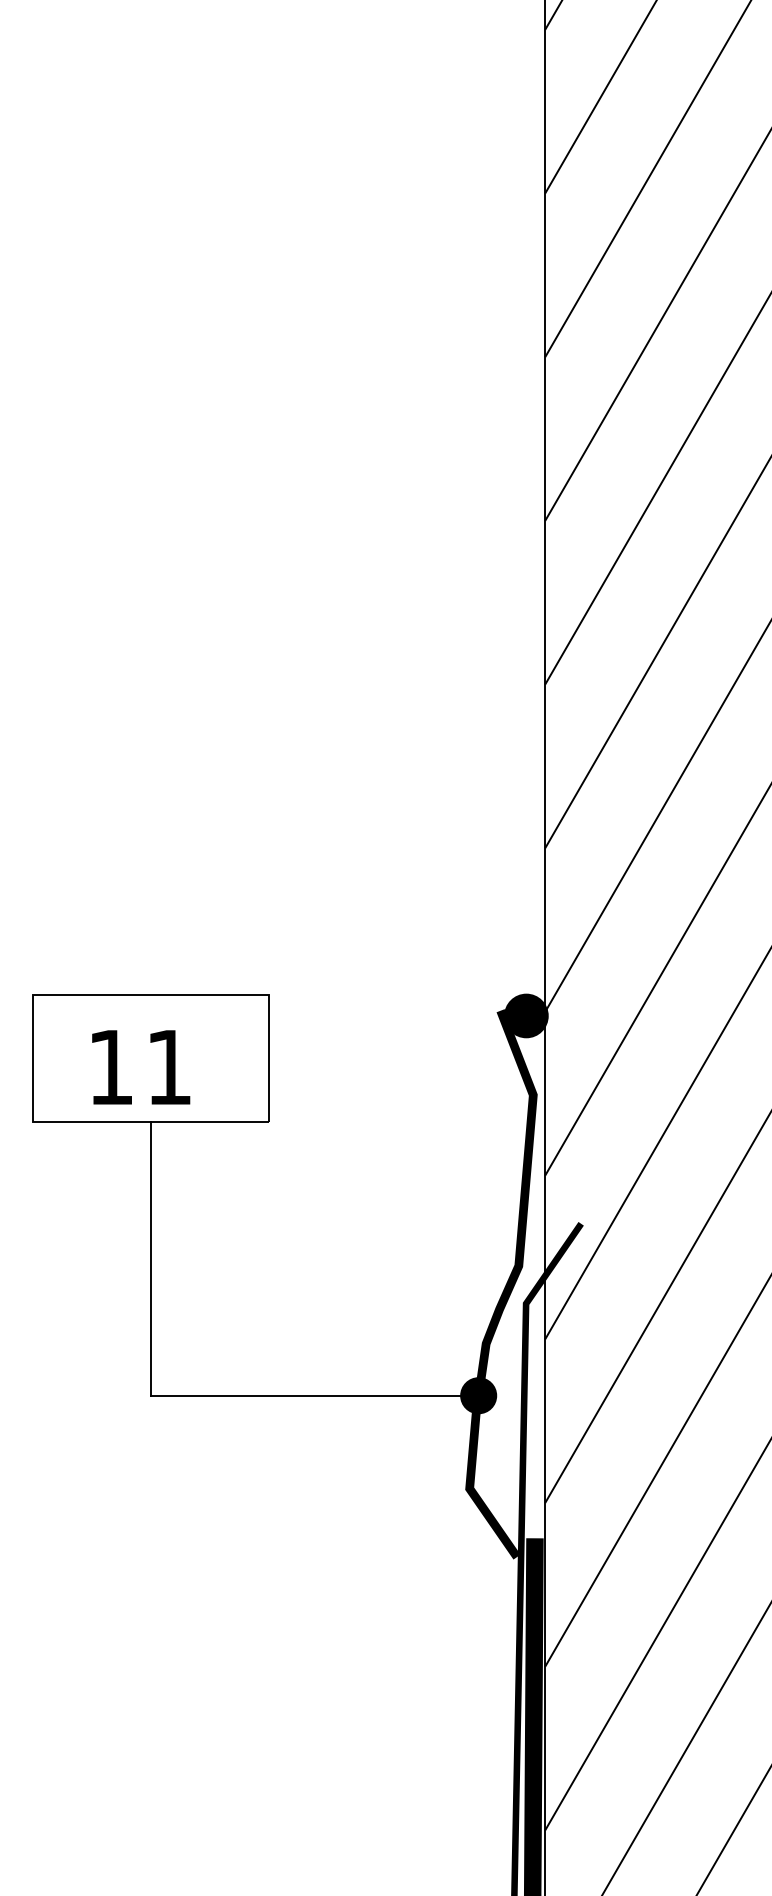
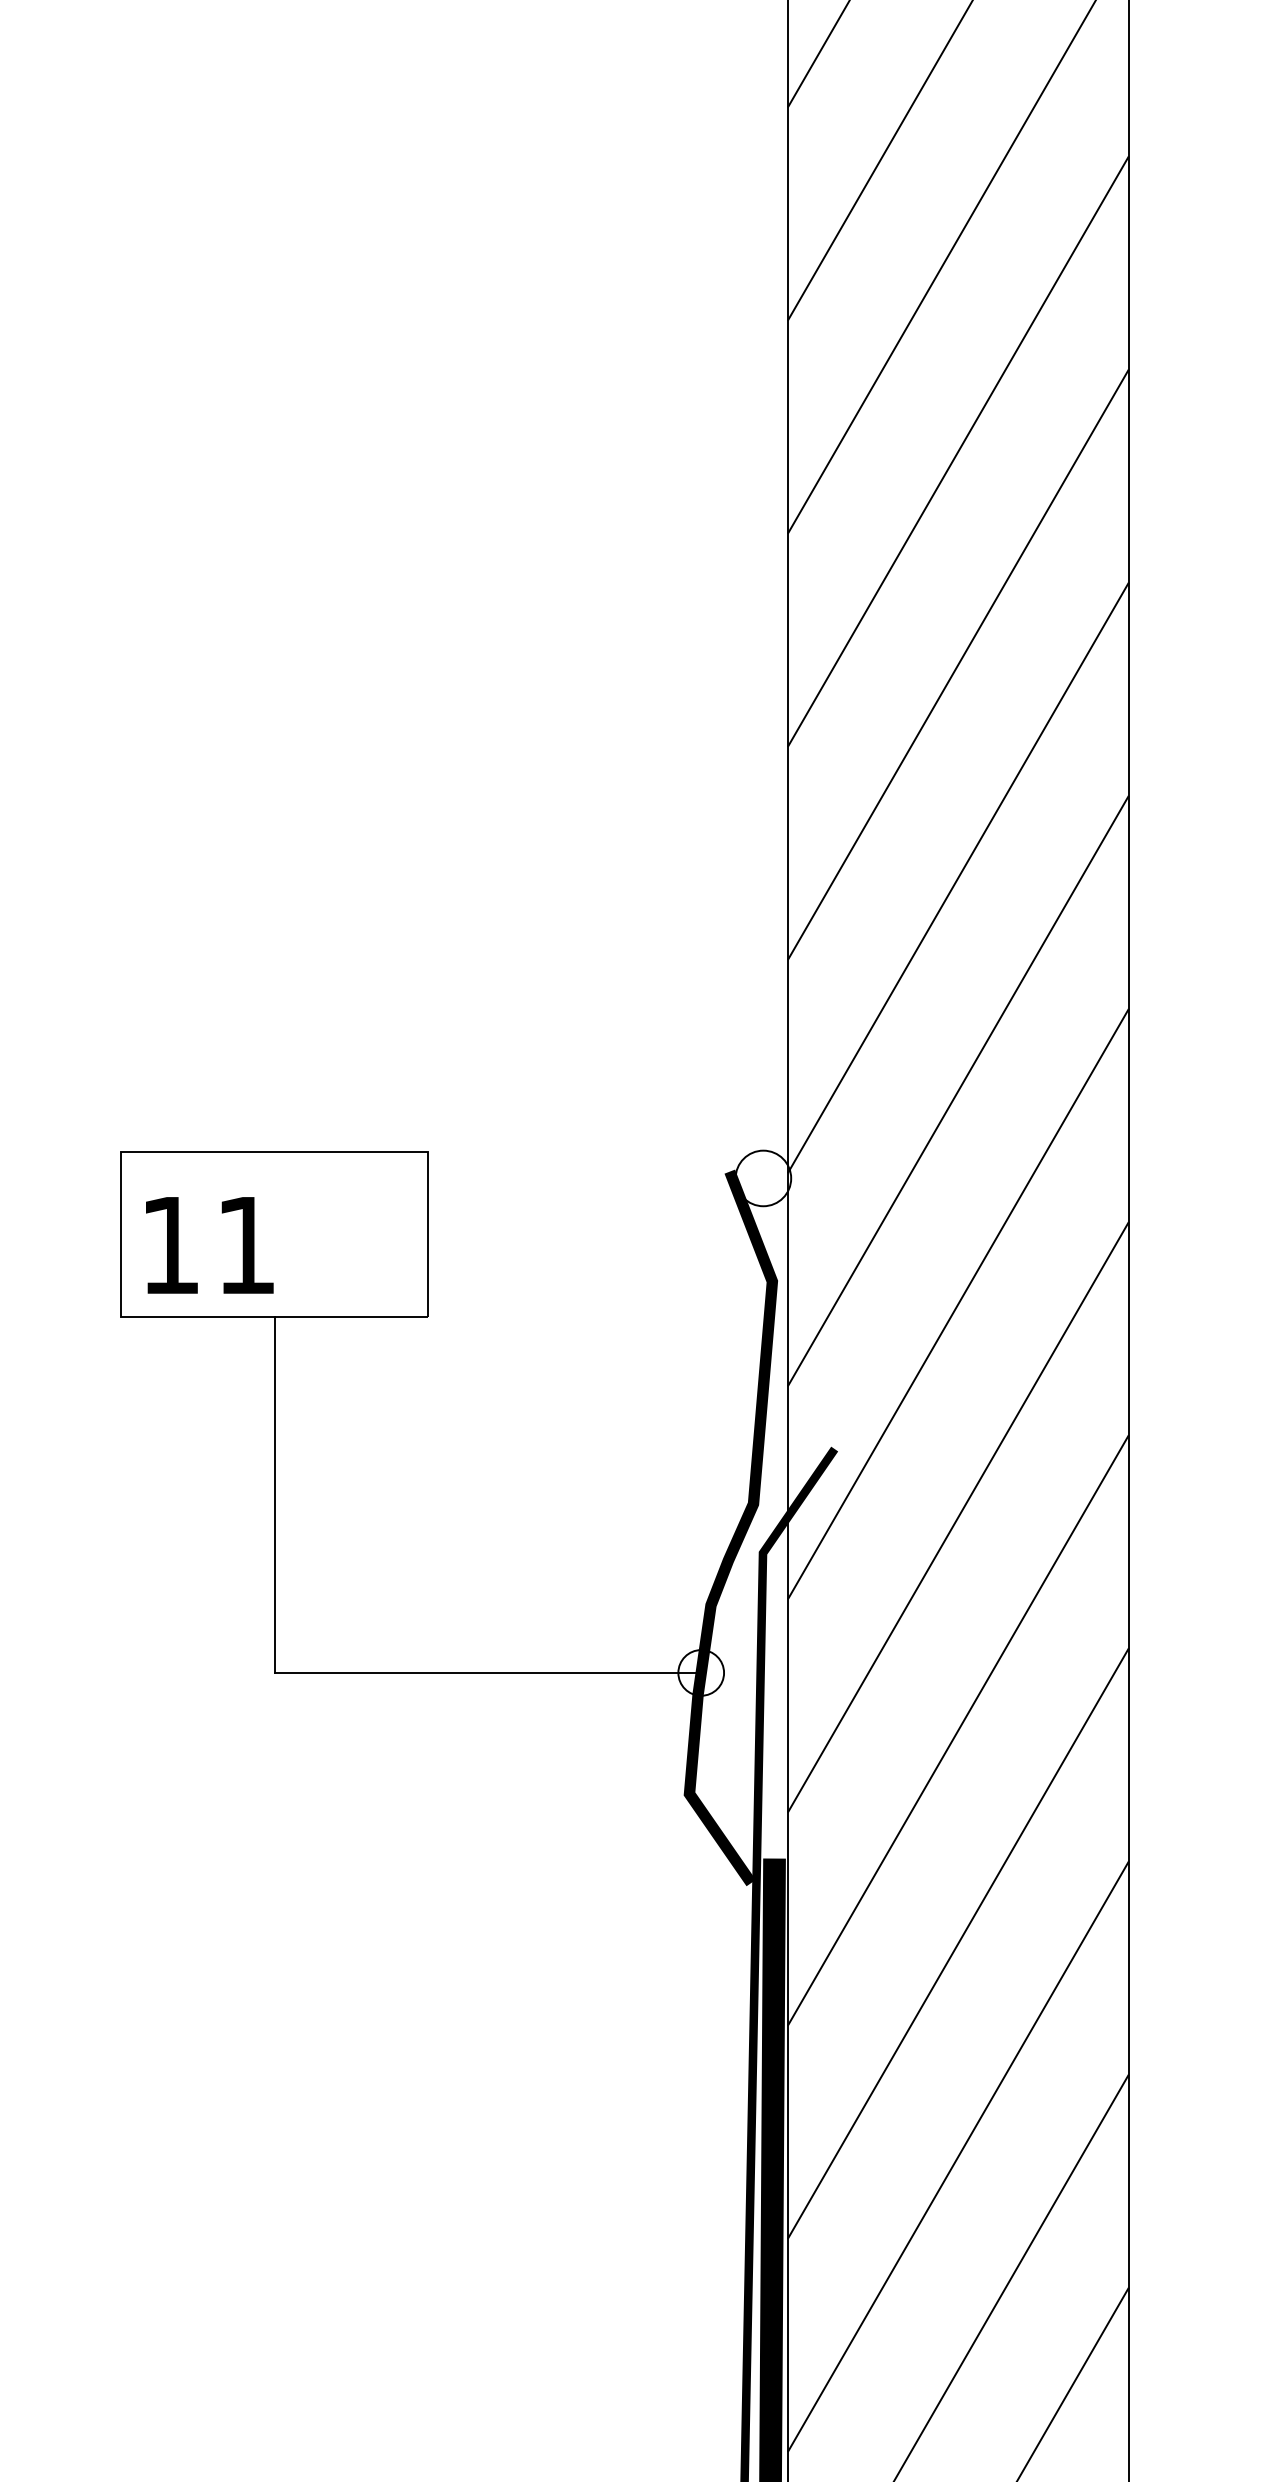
fill: (526, 1016) -> (763, 1178), removed
text: (140, 1067) -> (209, 1245), moved
fill: (478, 1395) -> (701, 1672), removed

